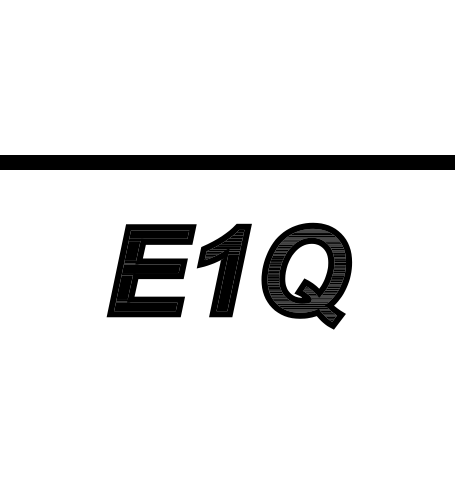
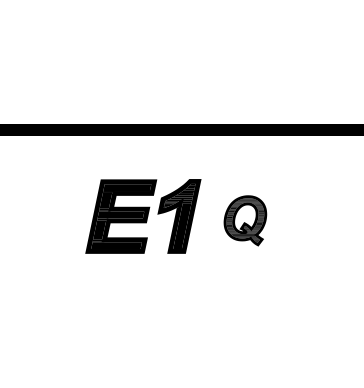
part: (306, 275) -> (245, 220), size x0.6

